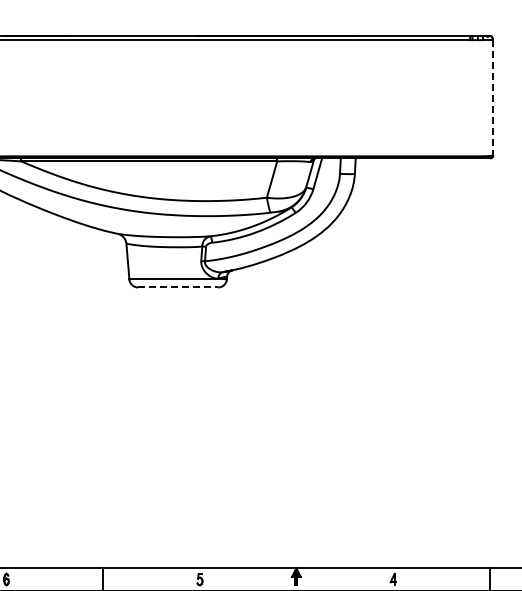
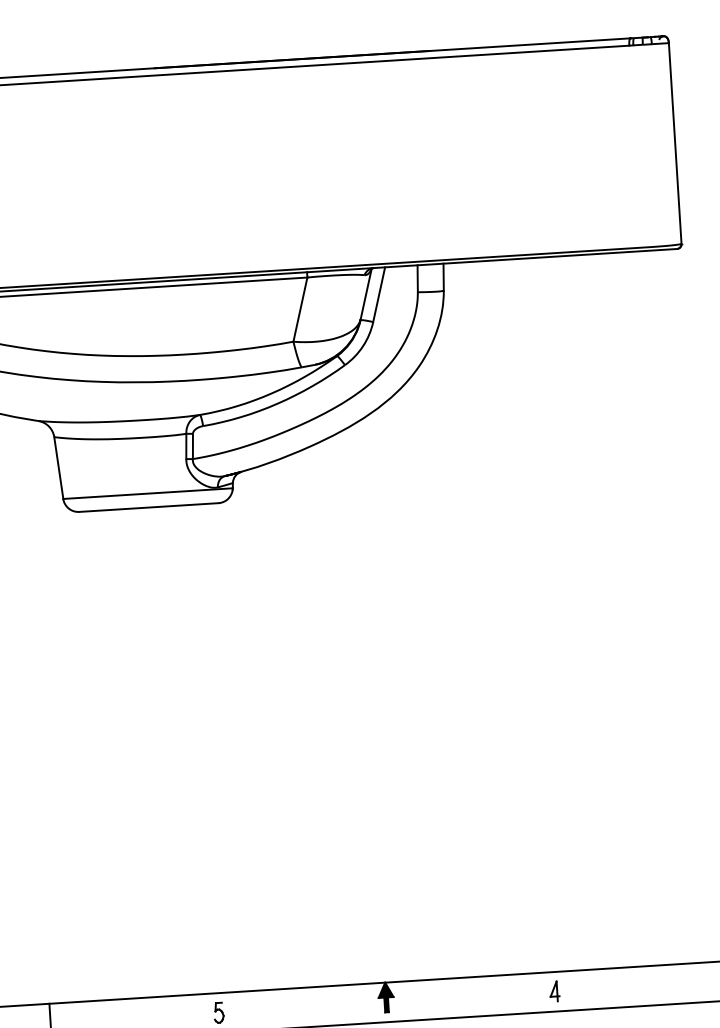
line: (492, 97) -> (674, 142), dashed -> solid
line: (178, 287) -> (149, 507), dashed -> solid

